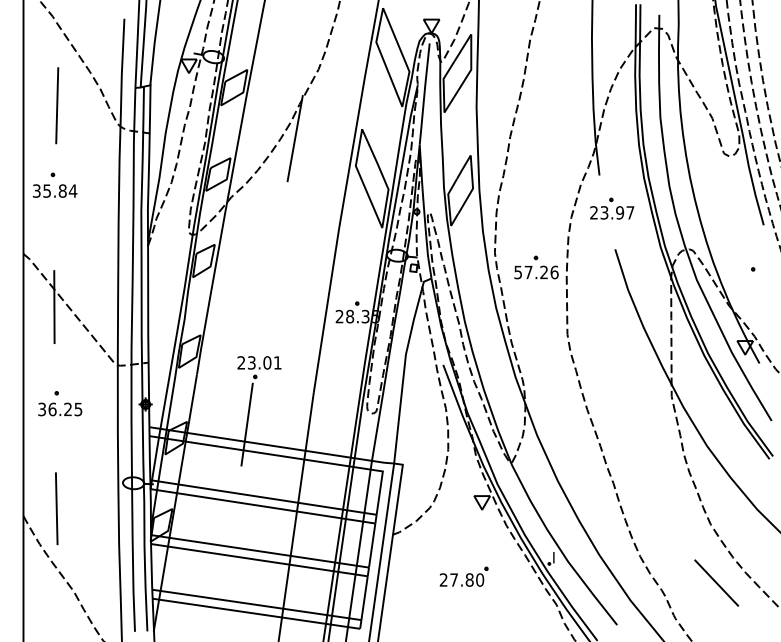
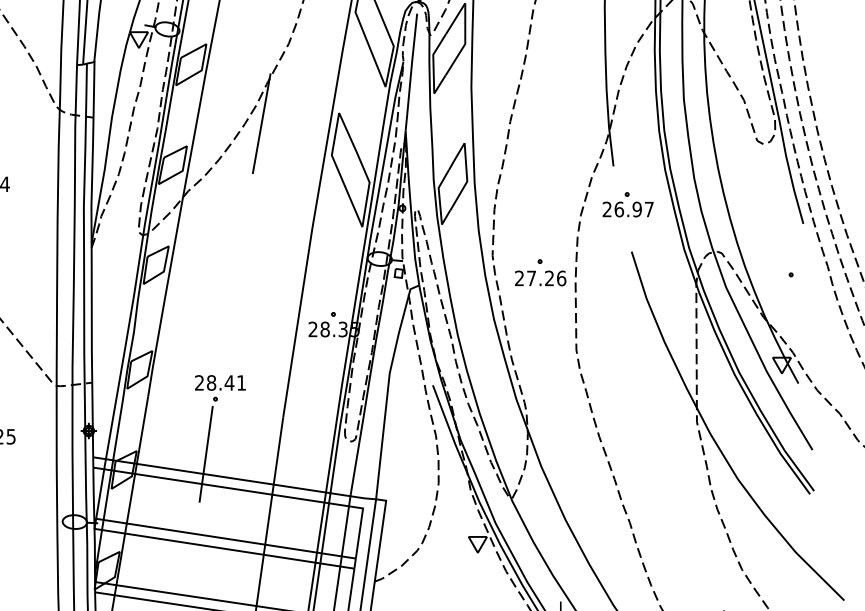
text: (604, 212) -> (619, 209), 23.97 -> 26.97
text: (517, 272) -> (518, 278), 57.26 -> 27.26
text: (259, 362) -> (220, 382), 23.01 -> 28.41

